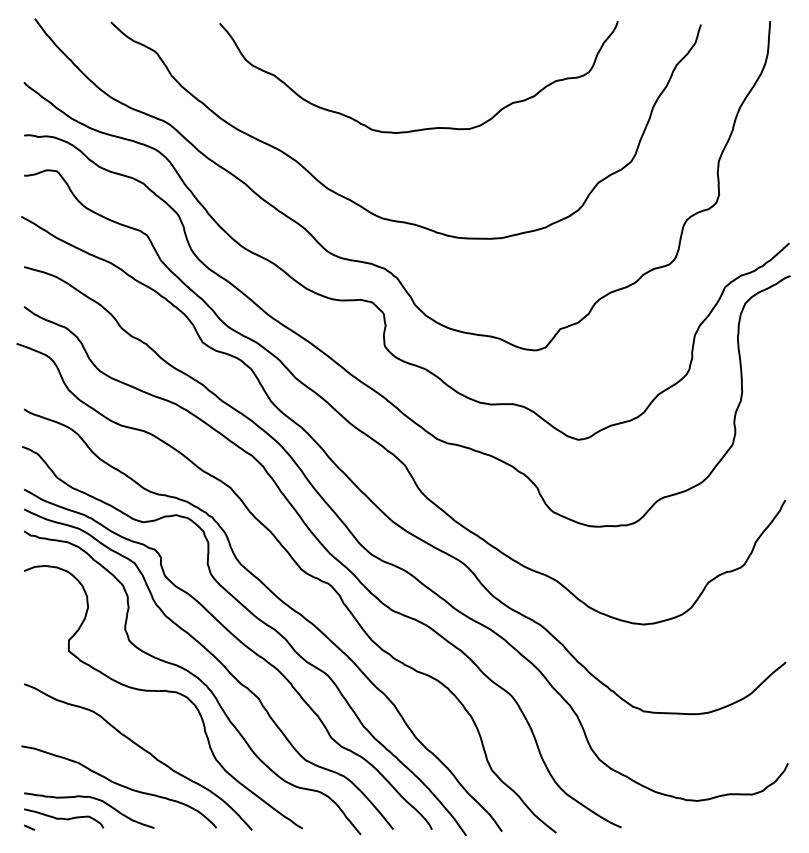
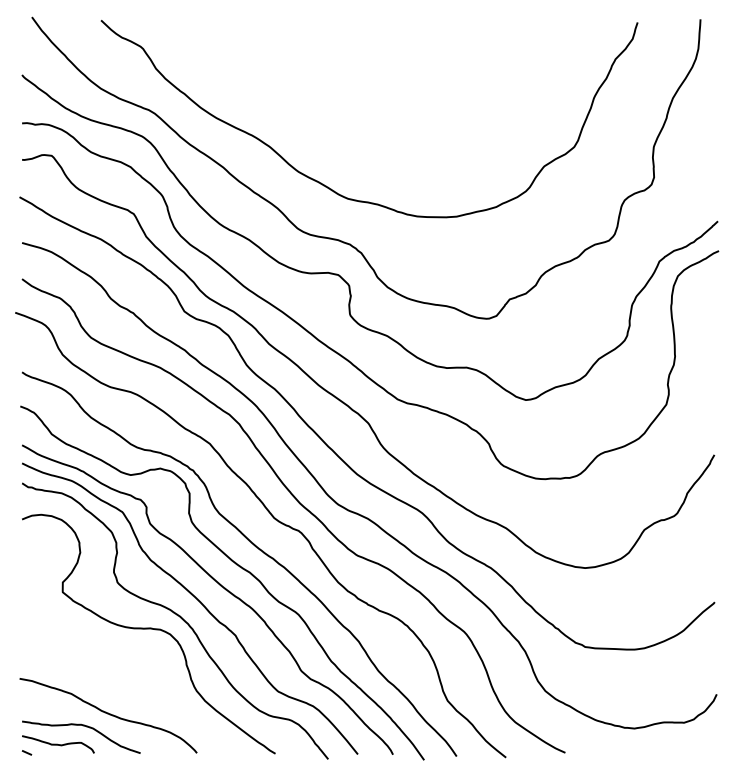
curve: (422, 128) -> (384, 116), removed
curve: (143, 750) -> (130, 682), removed

